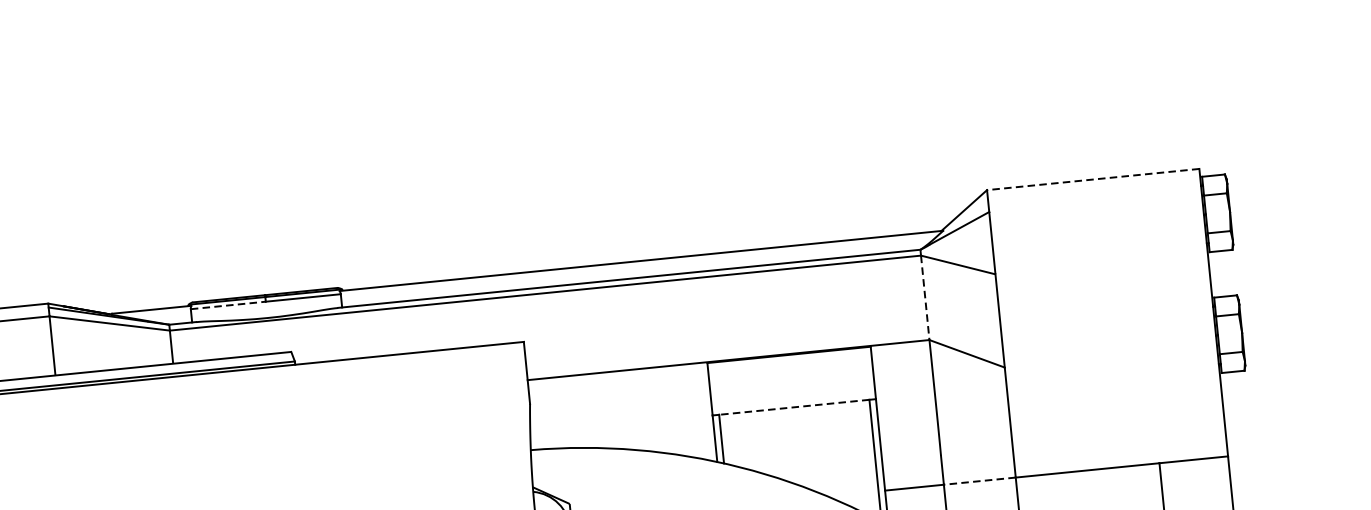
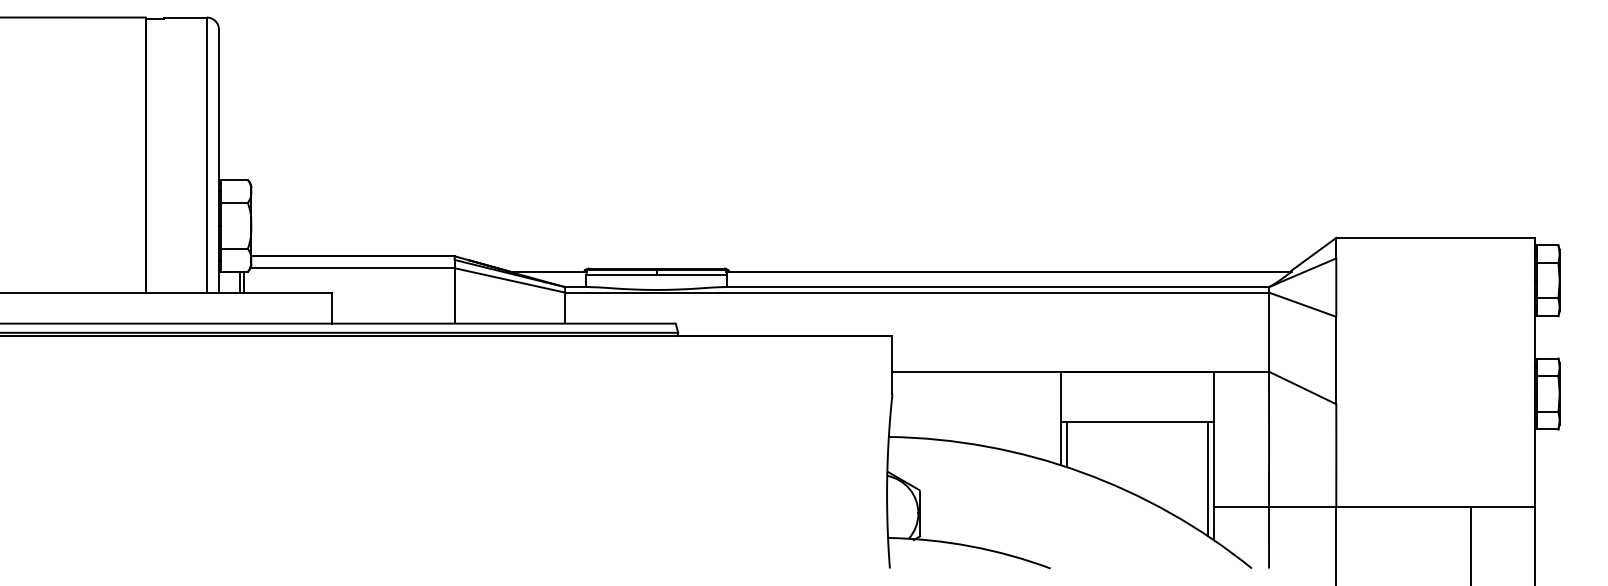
line: (1092, 179) -> (1435, 237), dashed -> solid
line: (924, 298) -> (1268, 332), dashed -> solid
line: (229, 305) -> (622, 274), dashed -> solid
line: (793, 407) -> (1136, 421), dashed -> solid
line: (979, 481) -> (1302, 507), dashed -> solid

